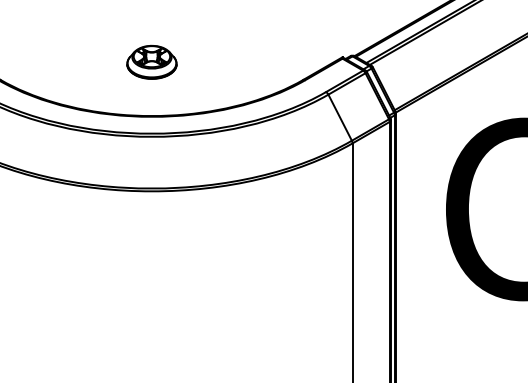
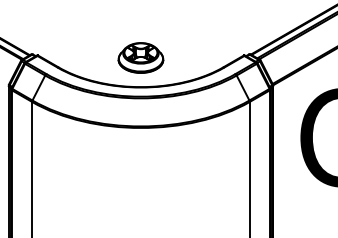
part: (151, 61) -> (140, 57), size x1.67

